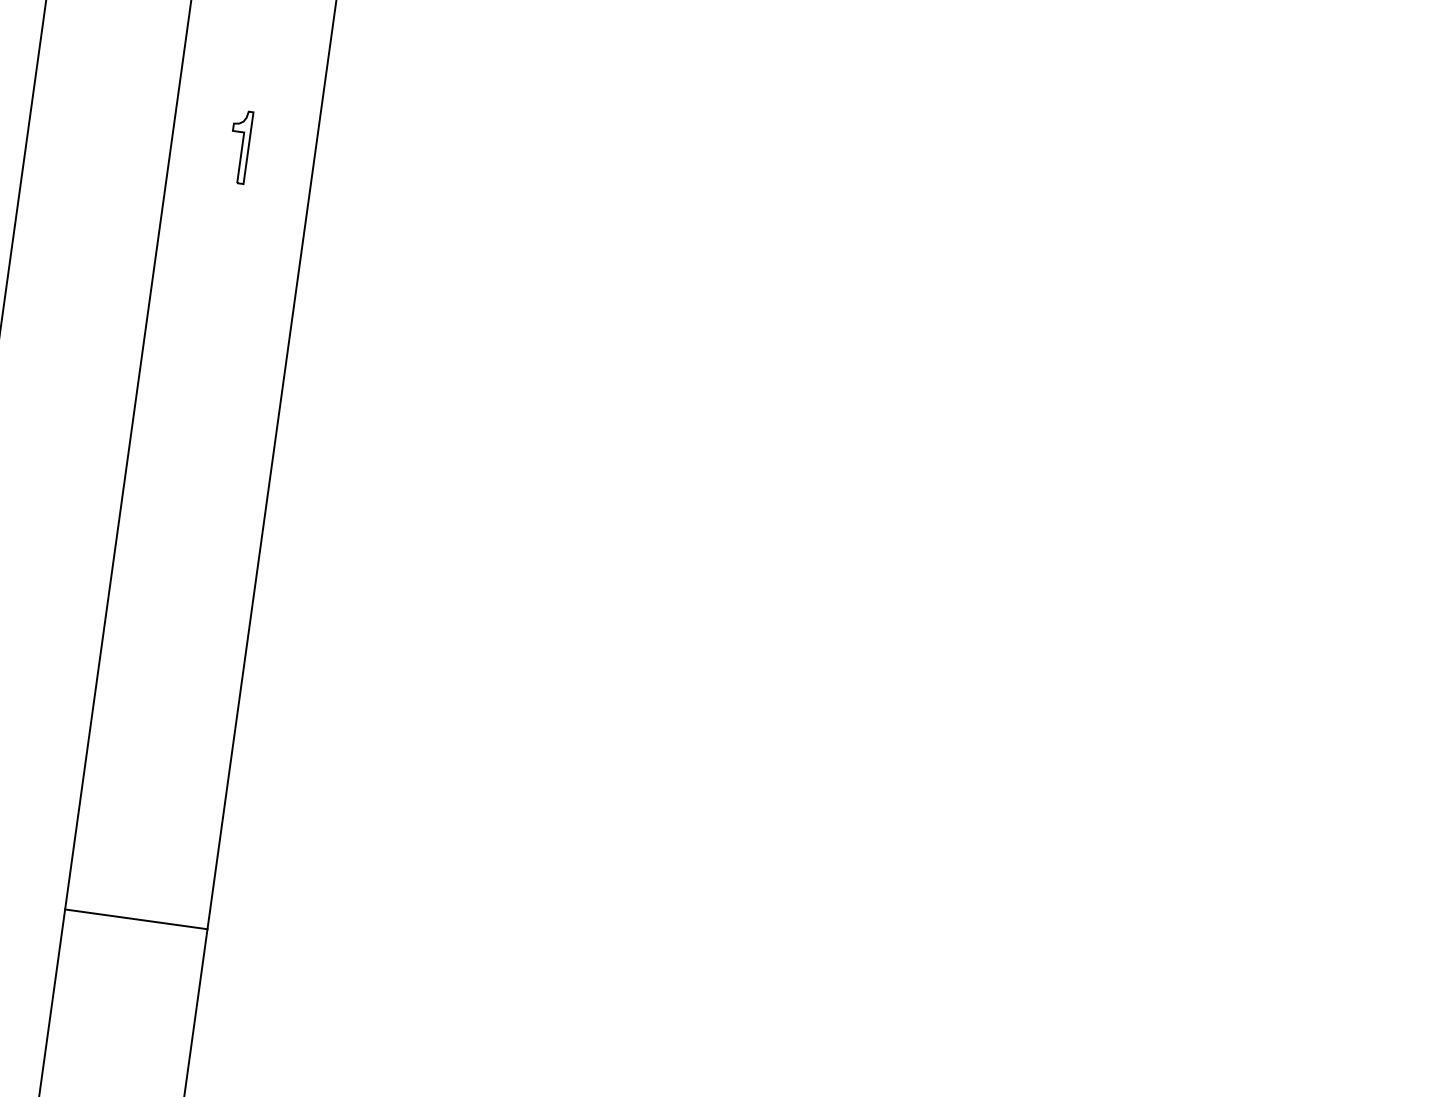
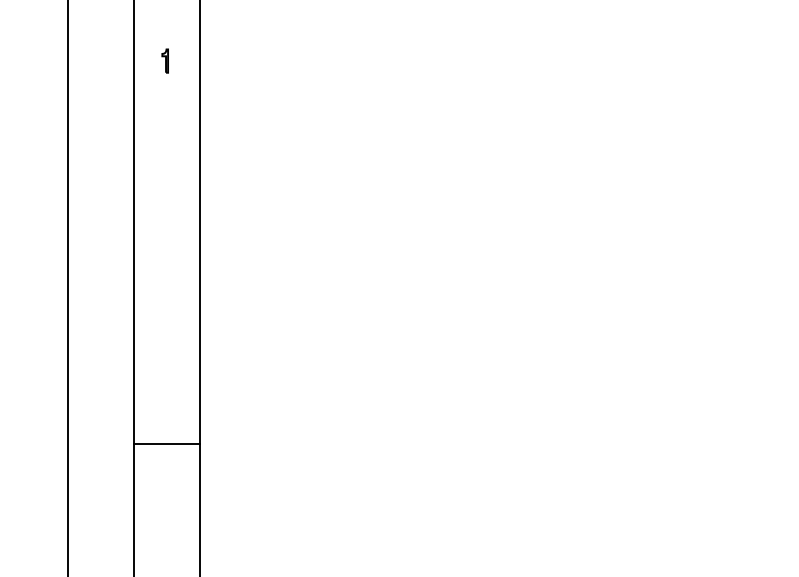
part: (240, 145) -> (165, 60), size x0.7
line: (135, 919) -> (166, 444), moved

